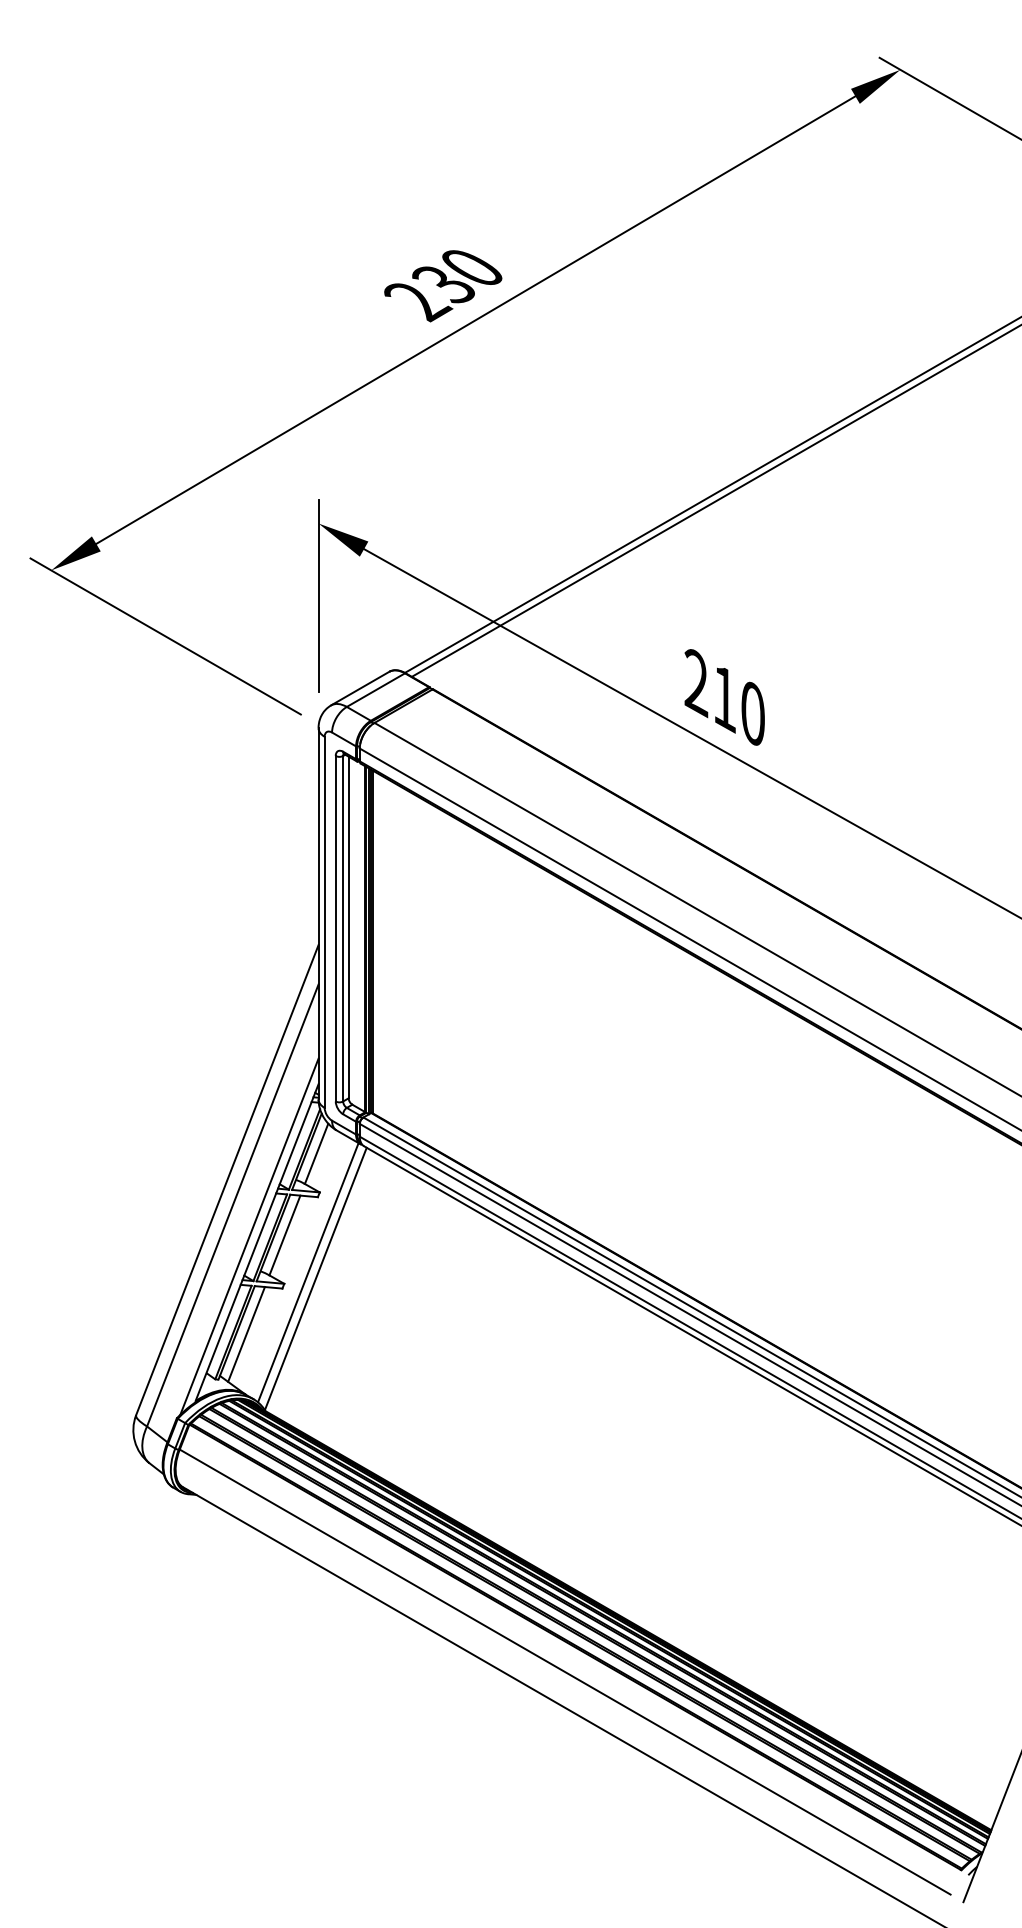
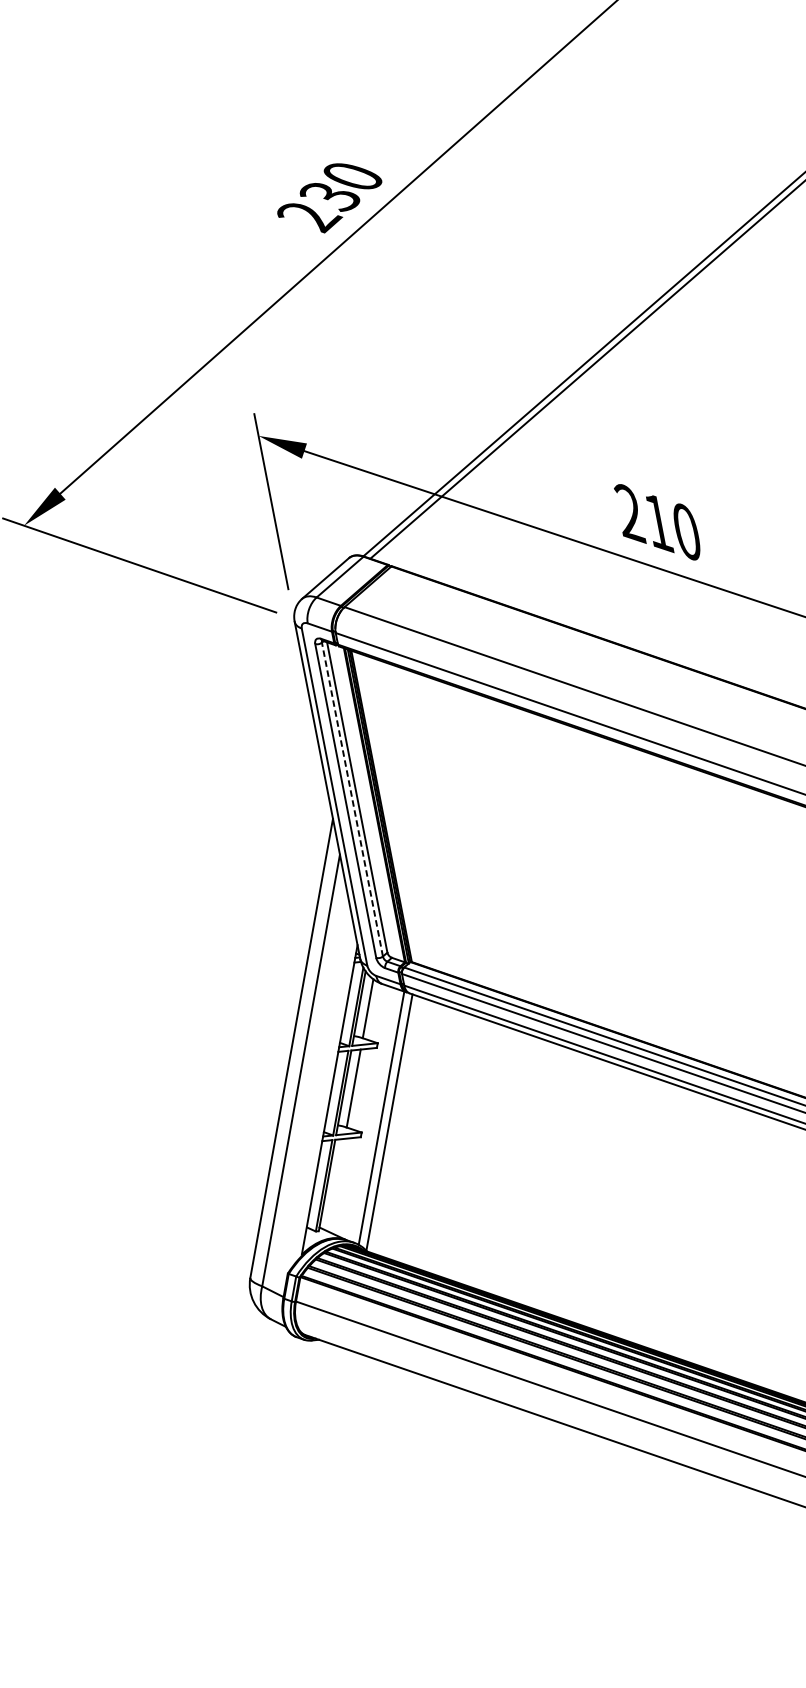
line: (343, 928) -> (352, 799), solid -> dashed
line: (249, 1236) -> (321, 1095), removed
line: (246, 1334) -> (336, 1185), removed

